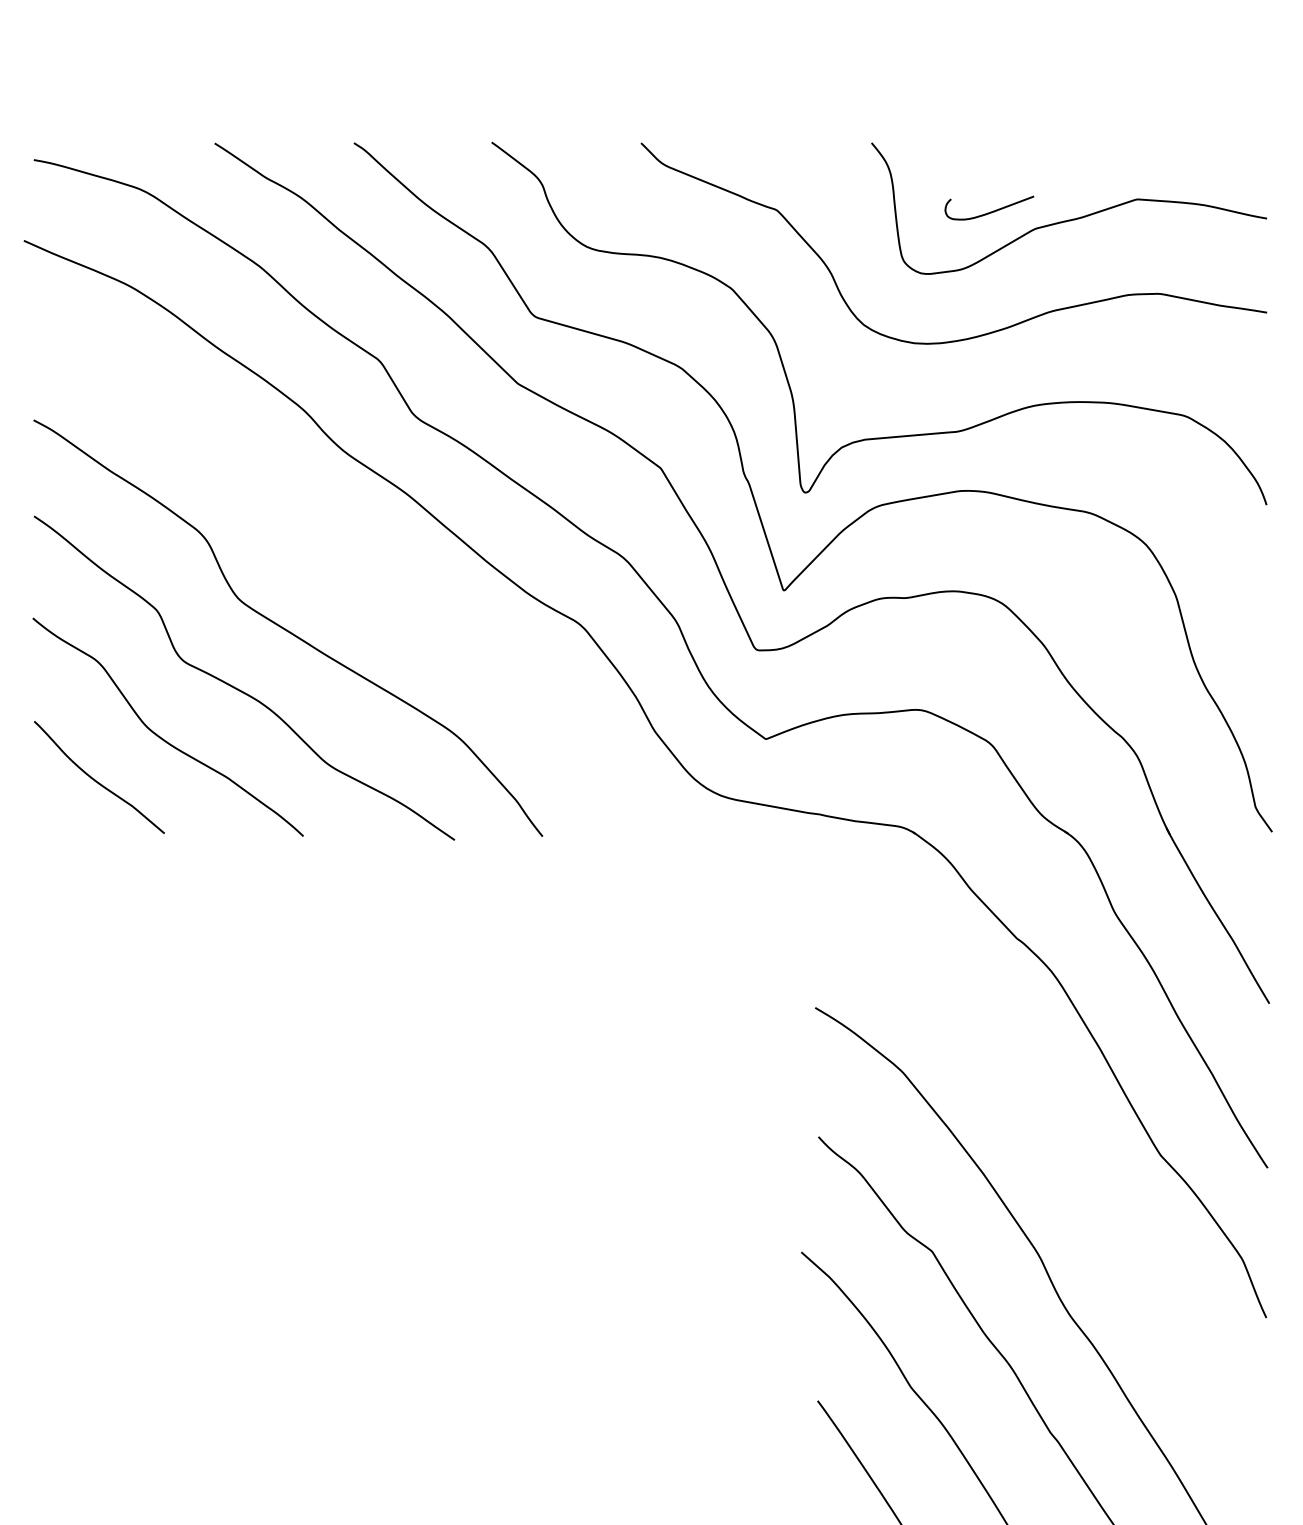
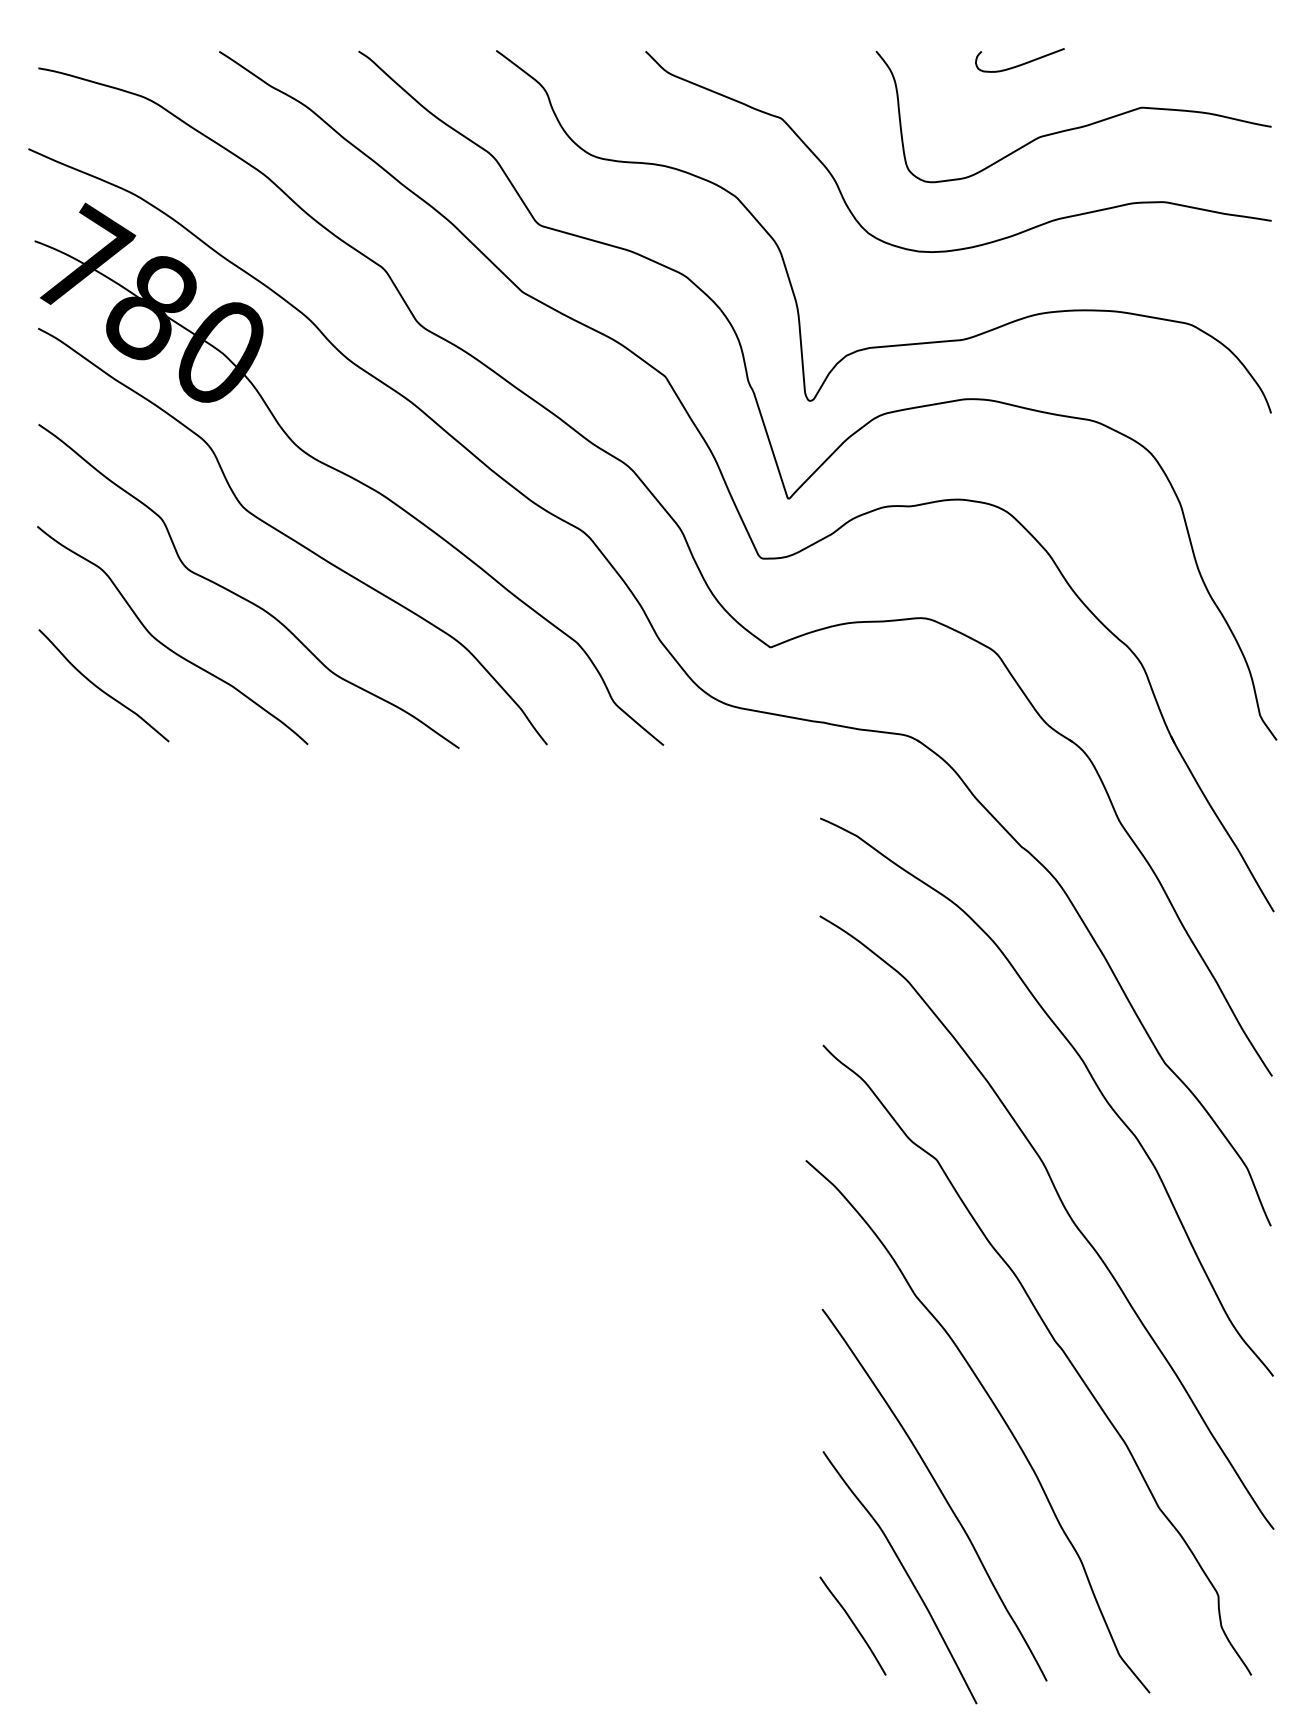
curve: (990, 211) -> (1021, 63), moved
part: (344, 565) -> (349, 473), added
curve: (1082, 1163) -> (1087, 1071), added

